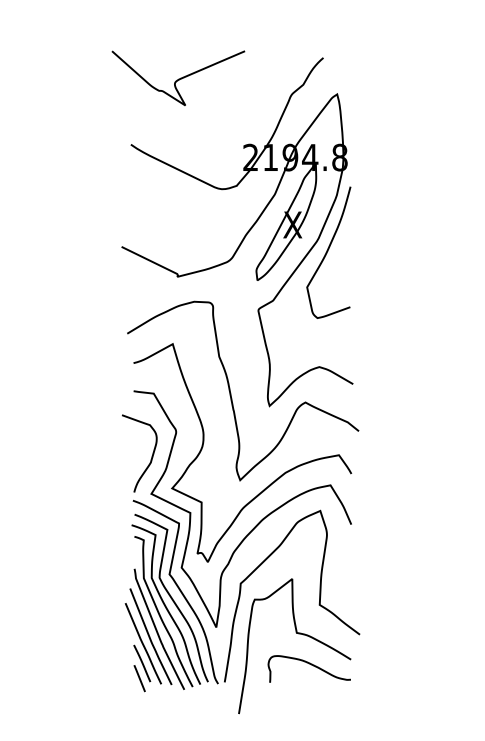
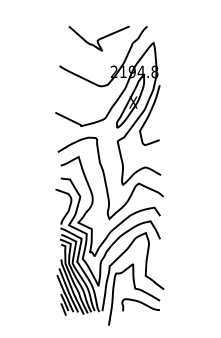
curve: (176, 77) -> (98, 38), moved

